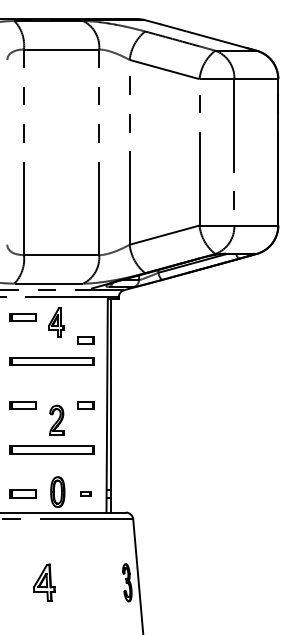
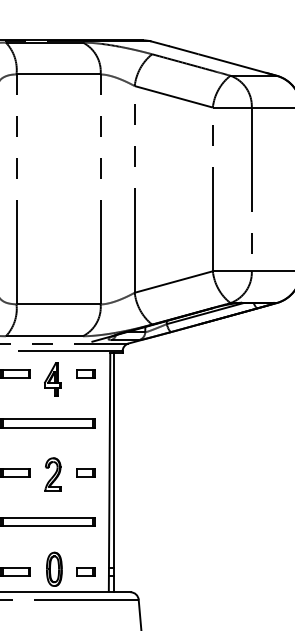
part: (85, 340) -> (85, 374), moved
part: (56, 419) -> (52, 473), moved
part: (85, 493) -> (85, 570), size x1.67

